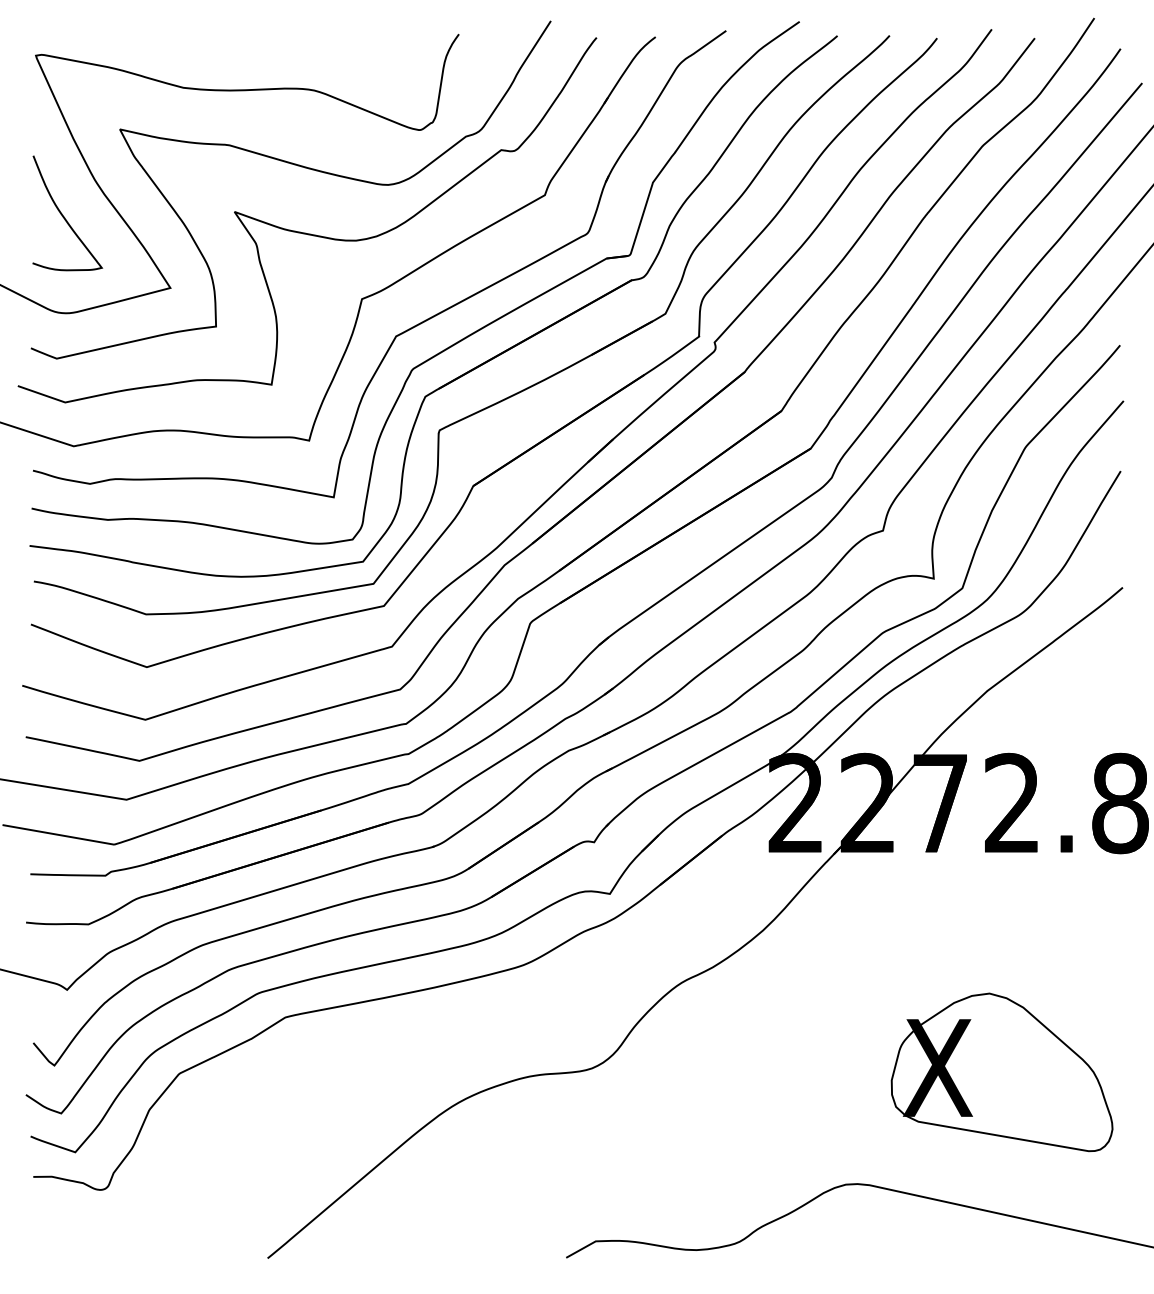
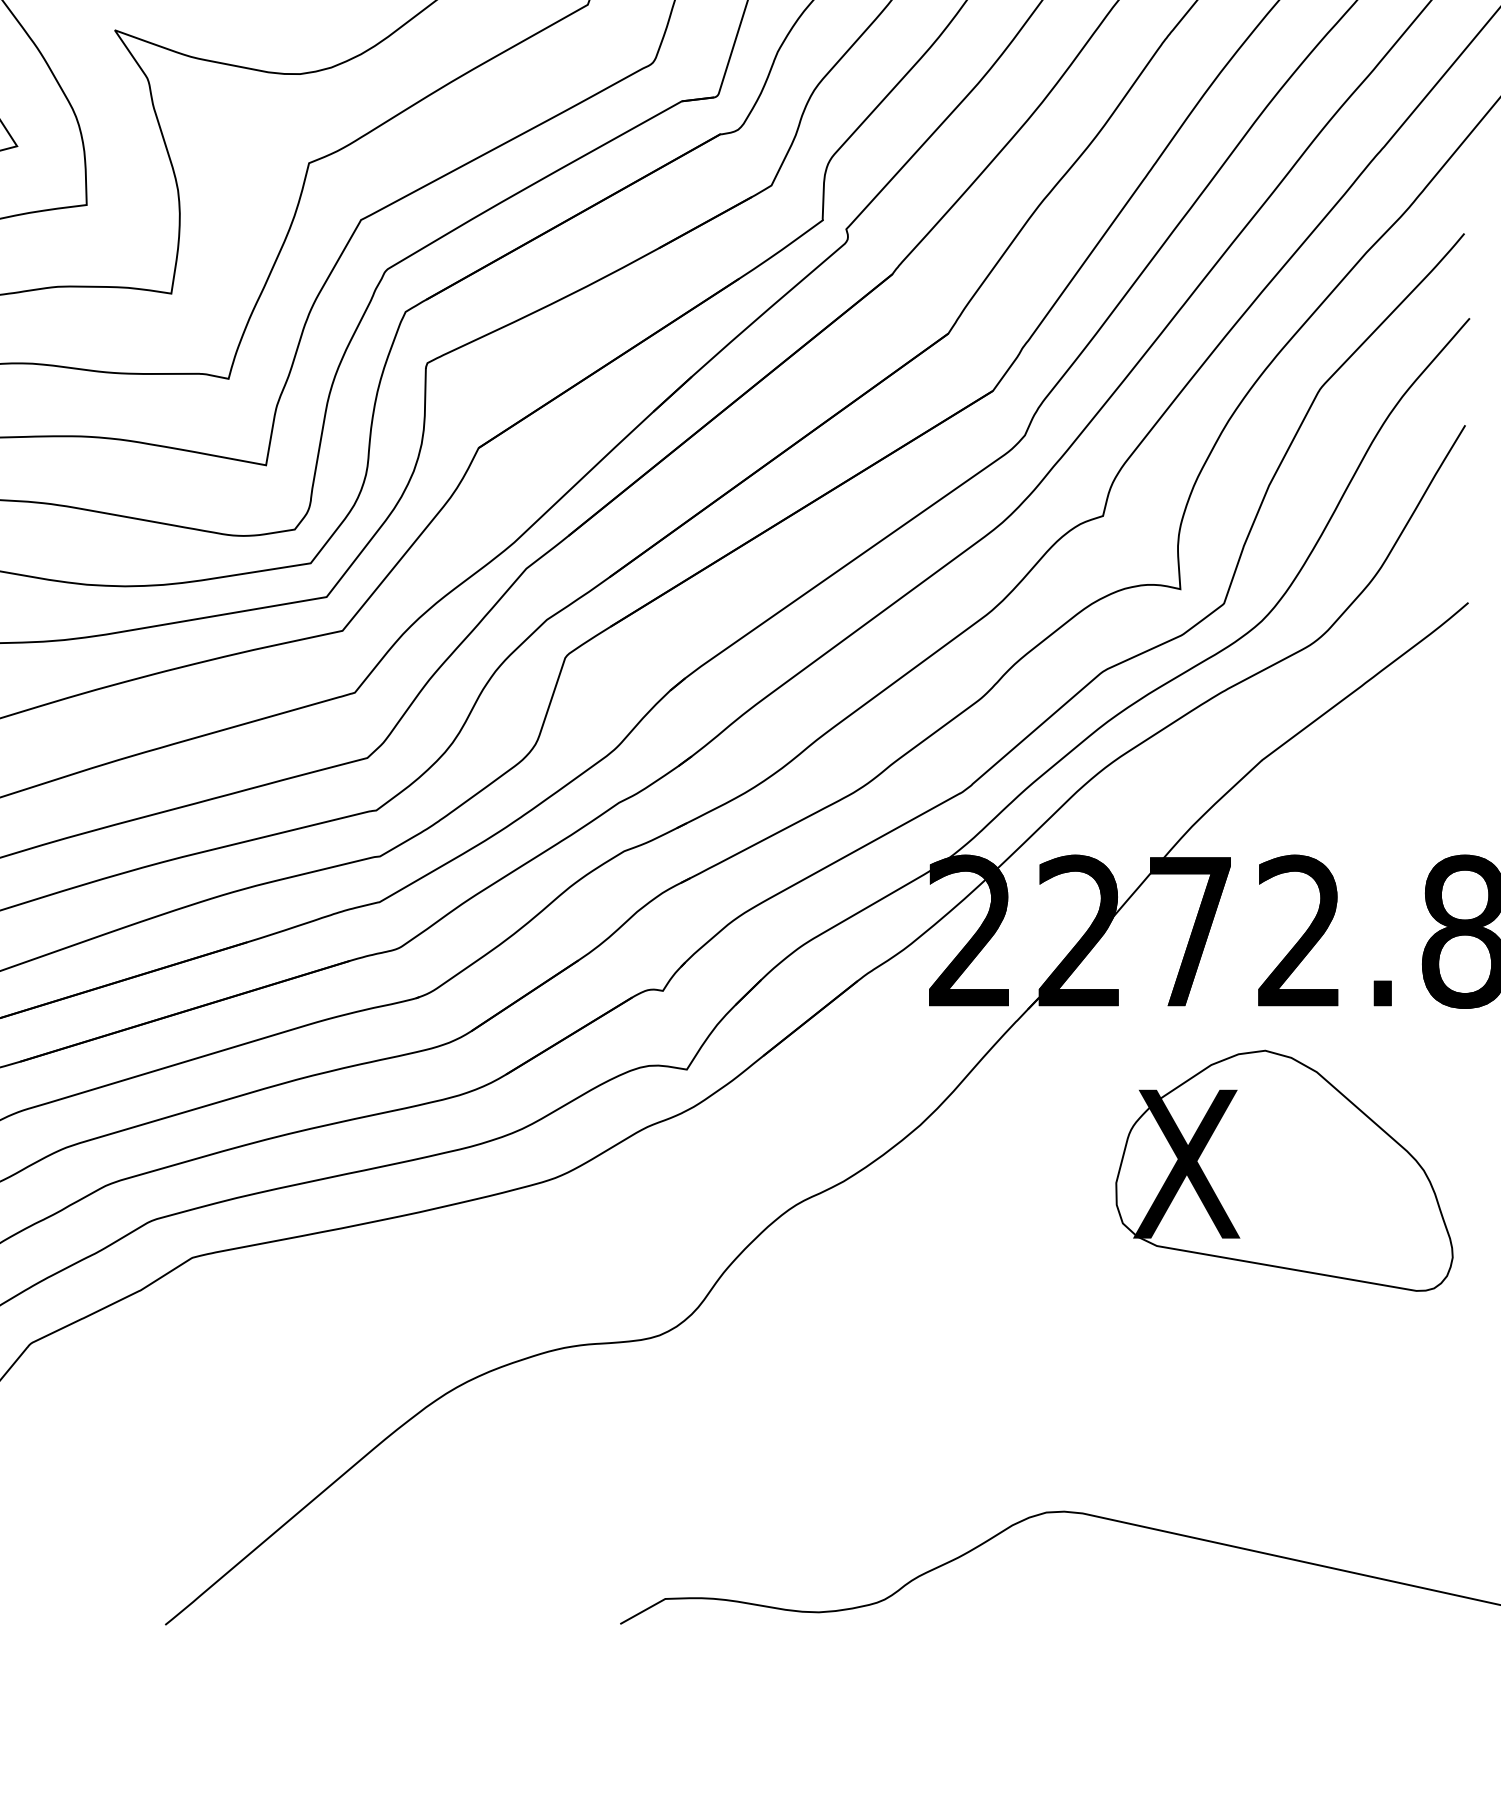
part: (1001, 1072) -> (1283, 1170), moved

